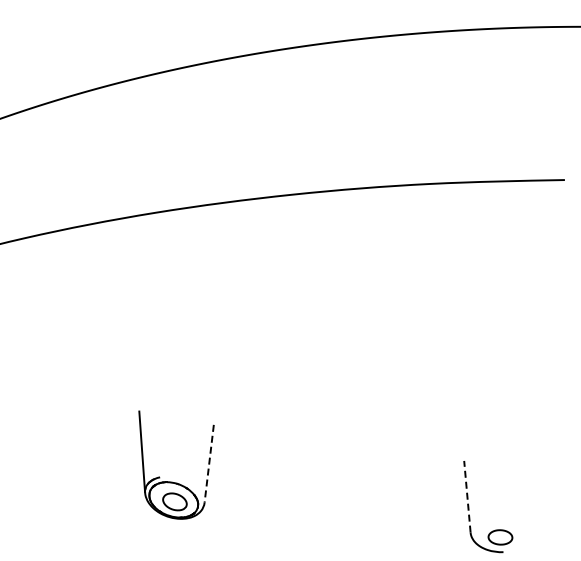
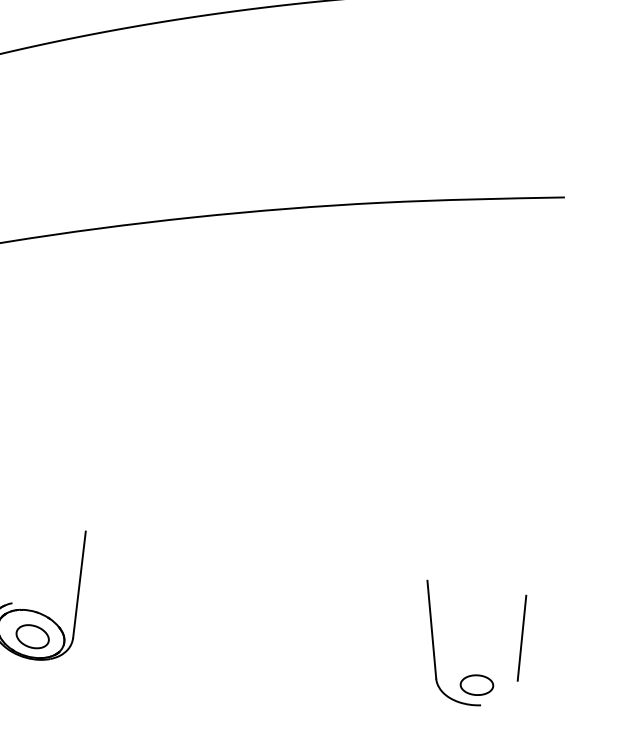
line: (209, 464) -> (79, 585), dashed -> solid
line: (467, 496) -> (431, 629), dashed -> solid
line: (533, 502) -> (522, 637), added

